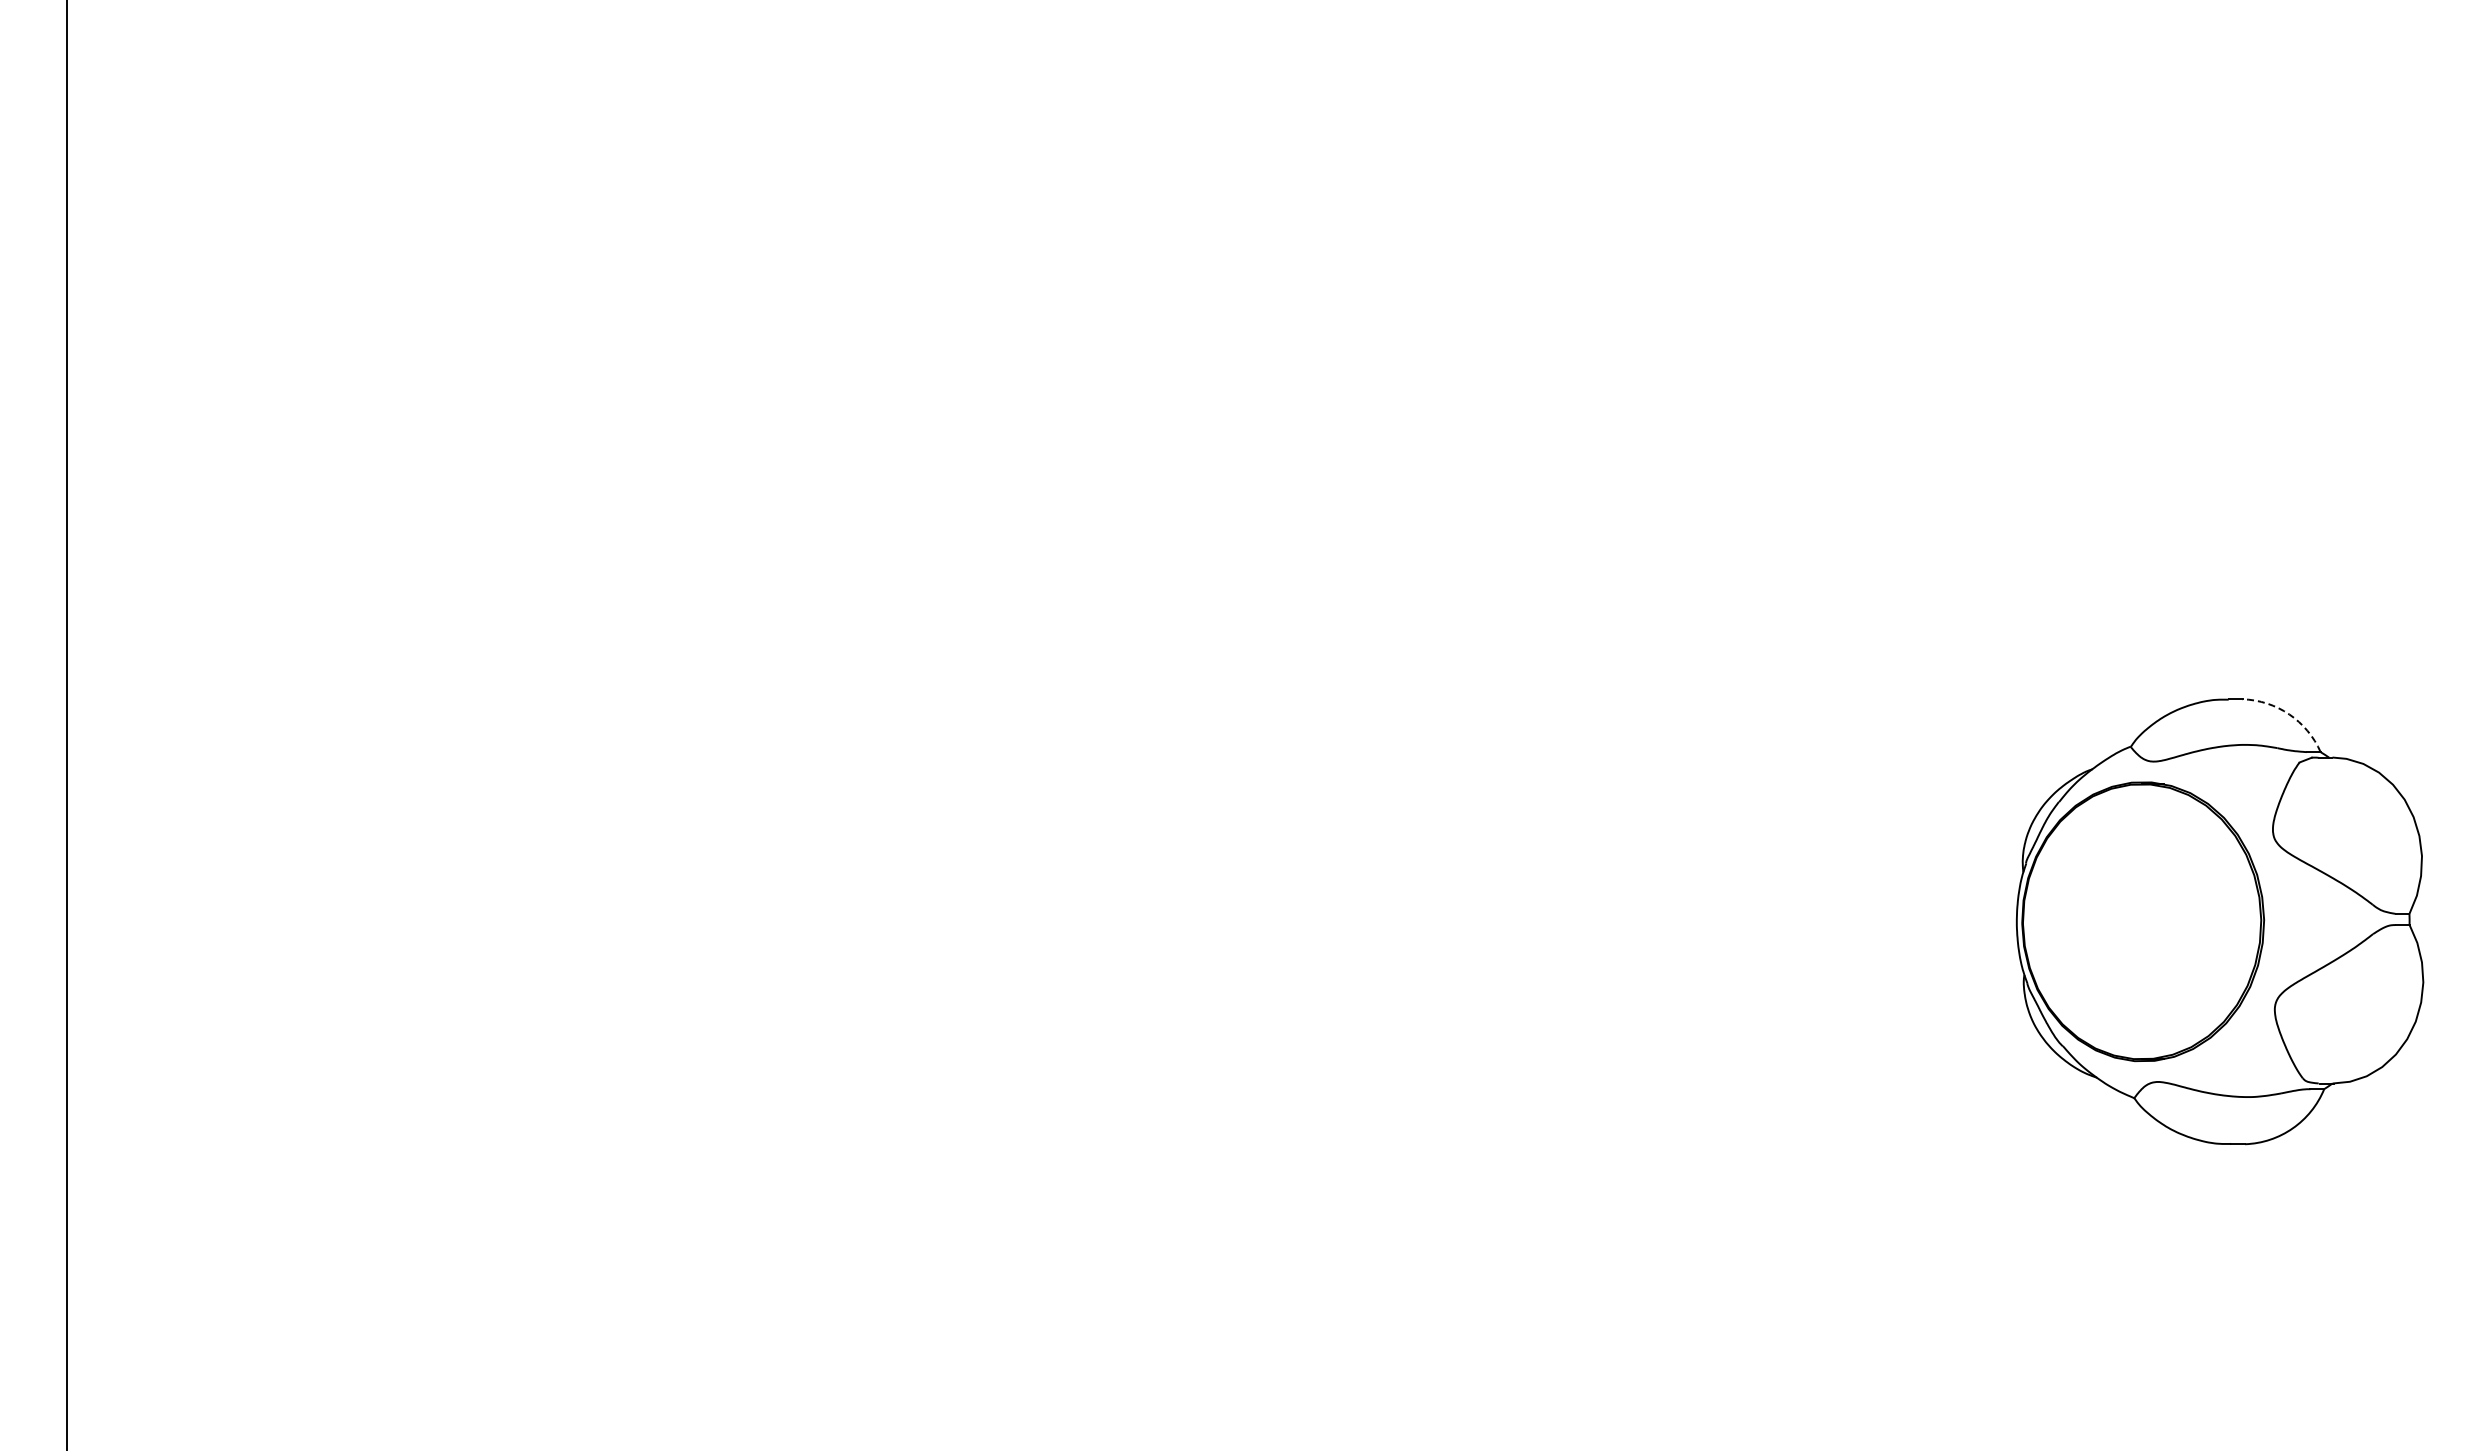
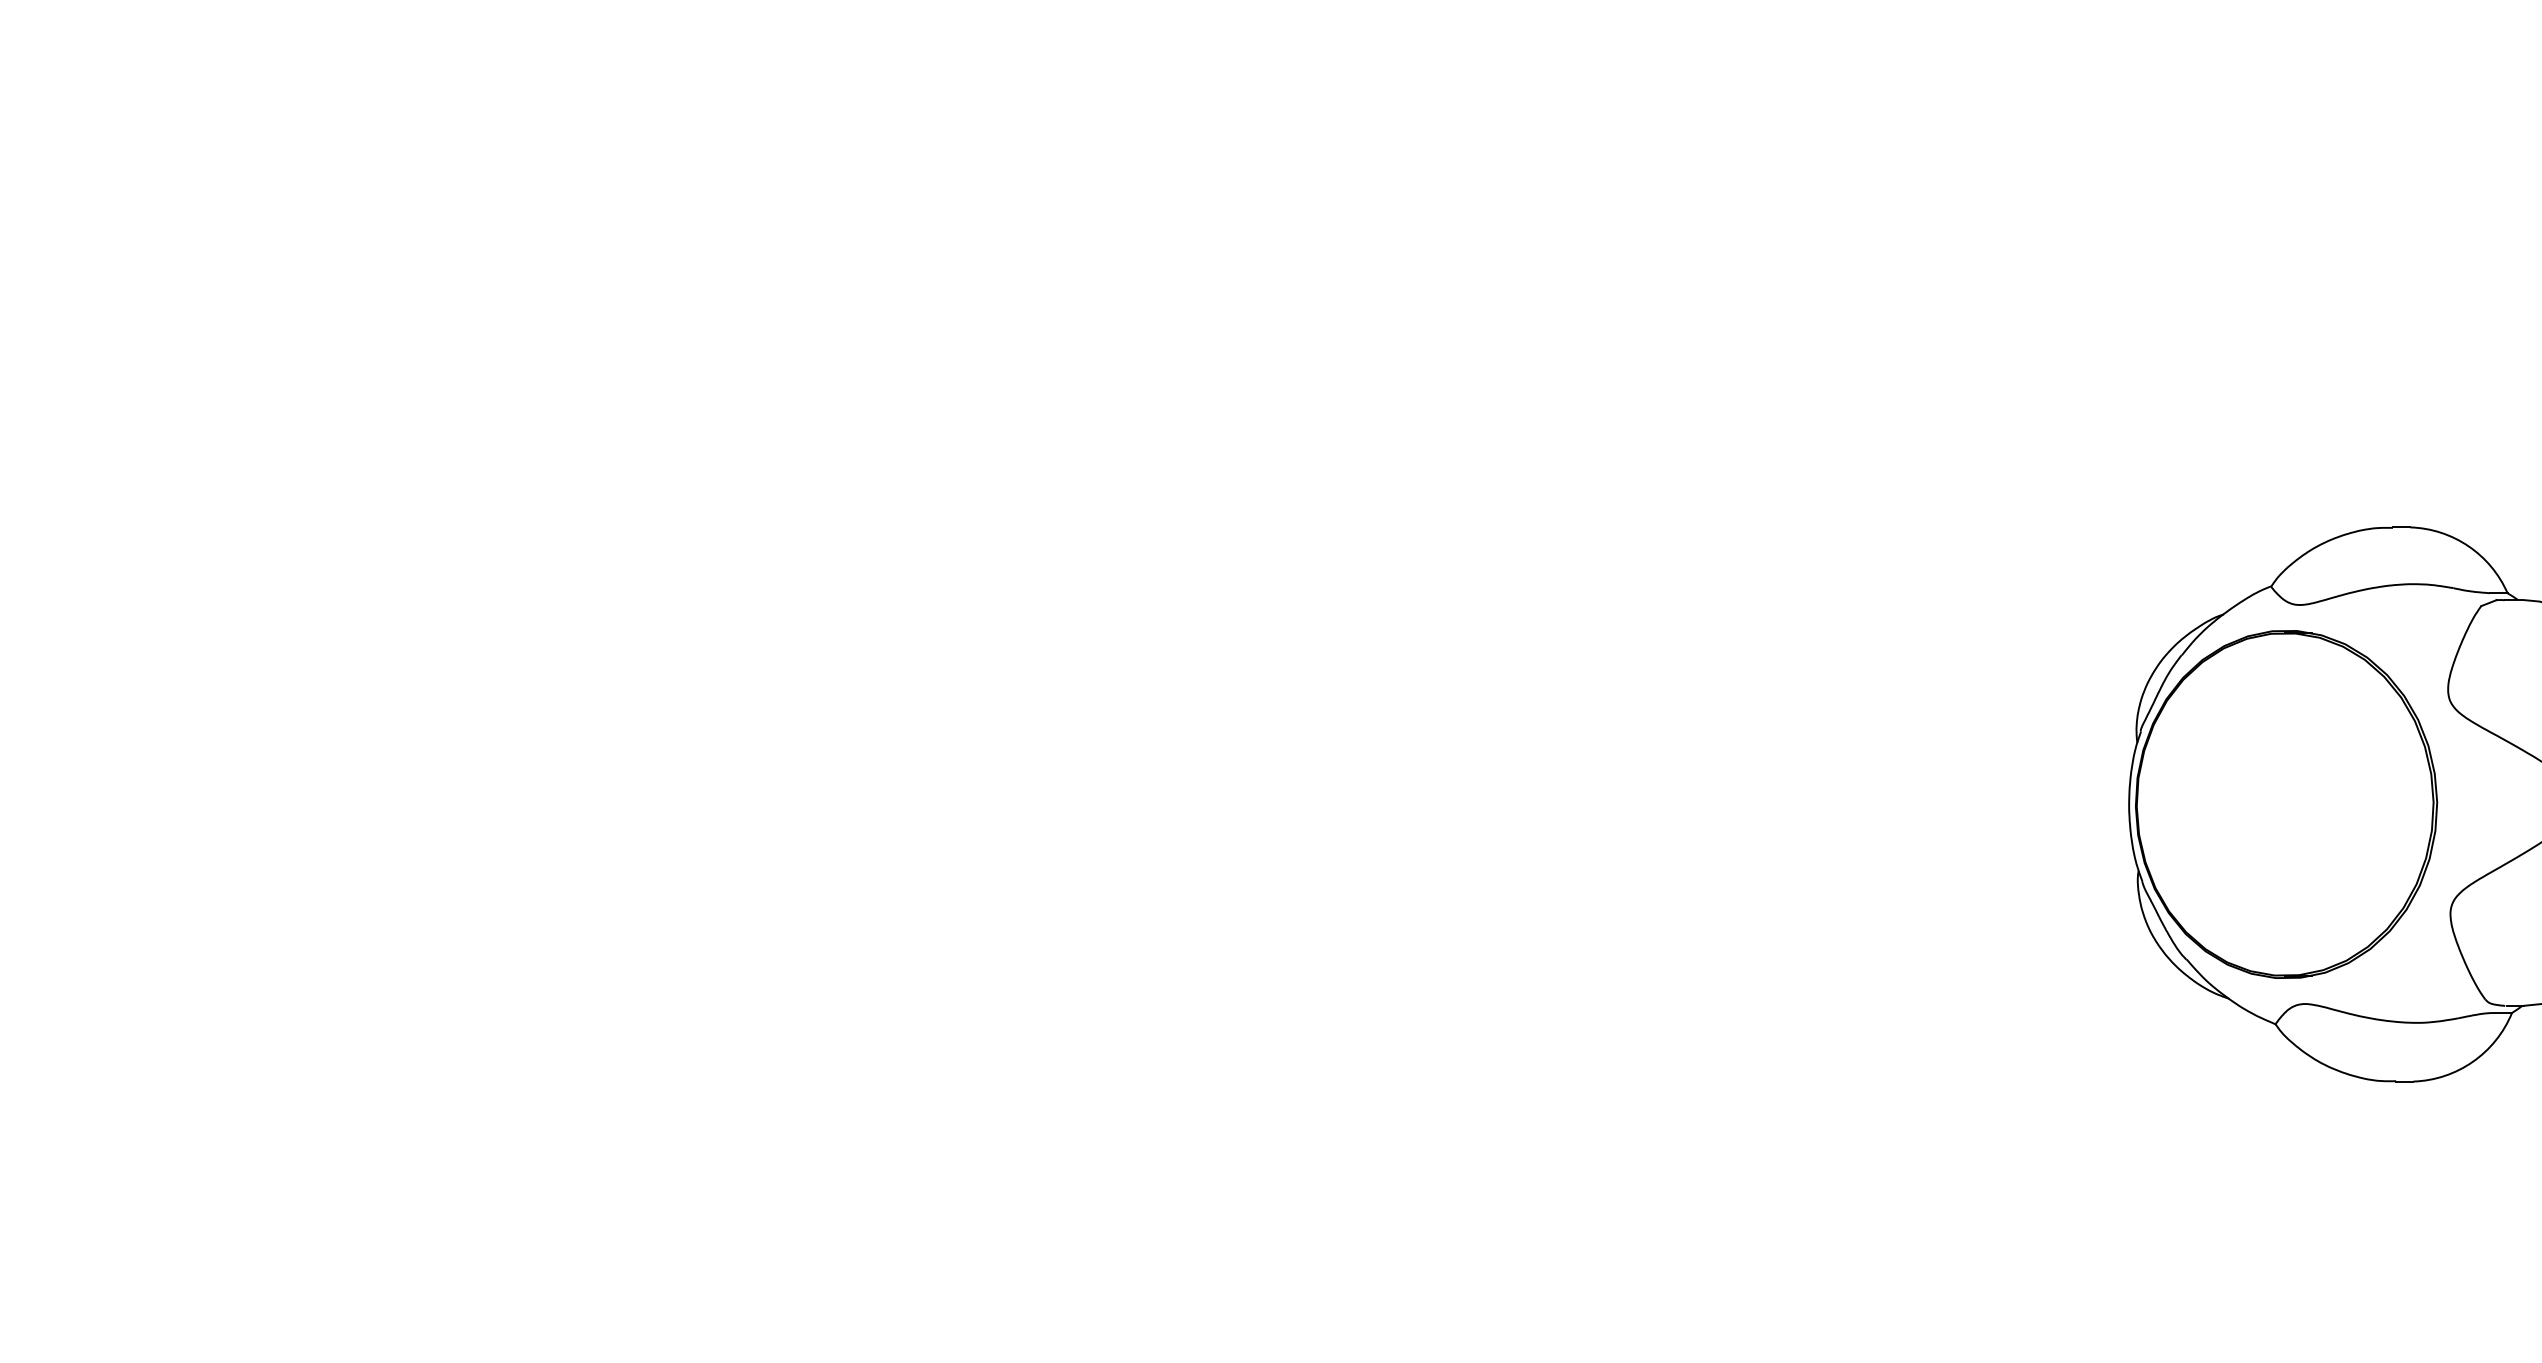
arc: (2289, 714) -> (2468, 546), dashed -> solid

